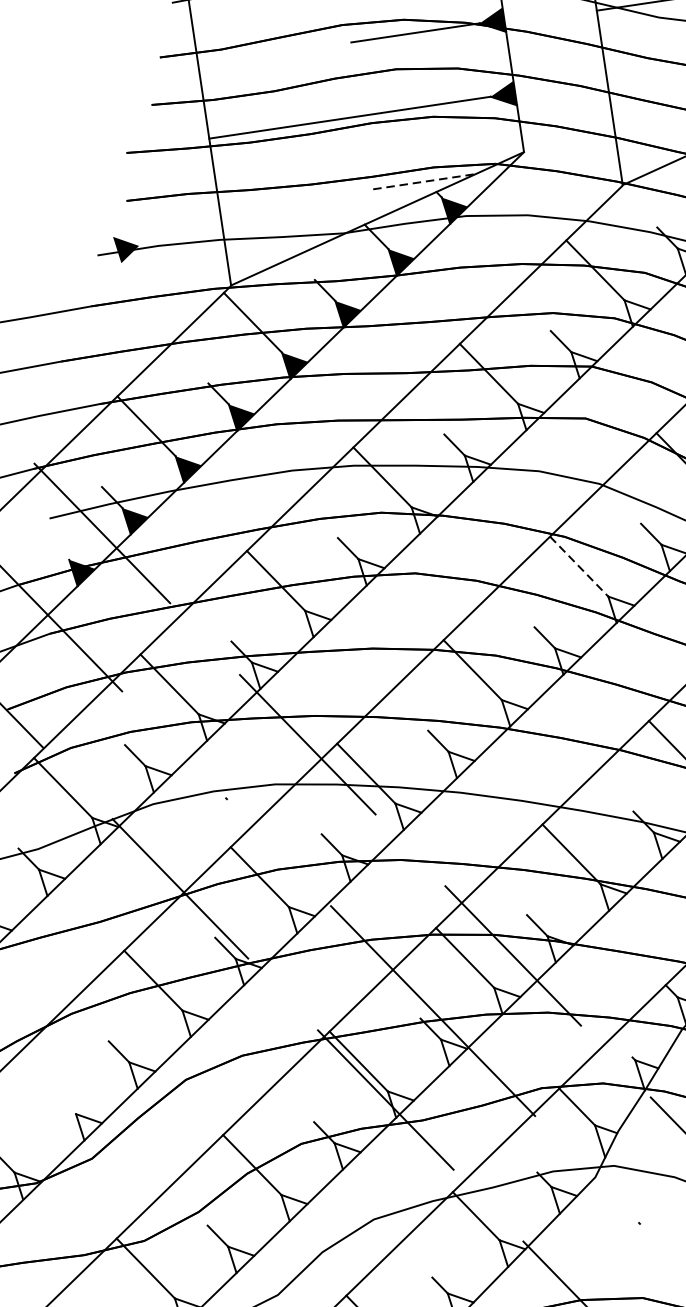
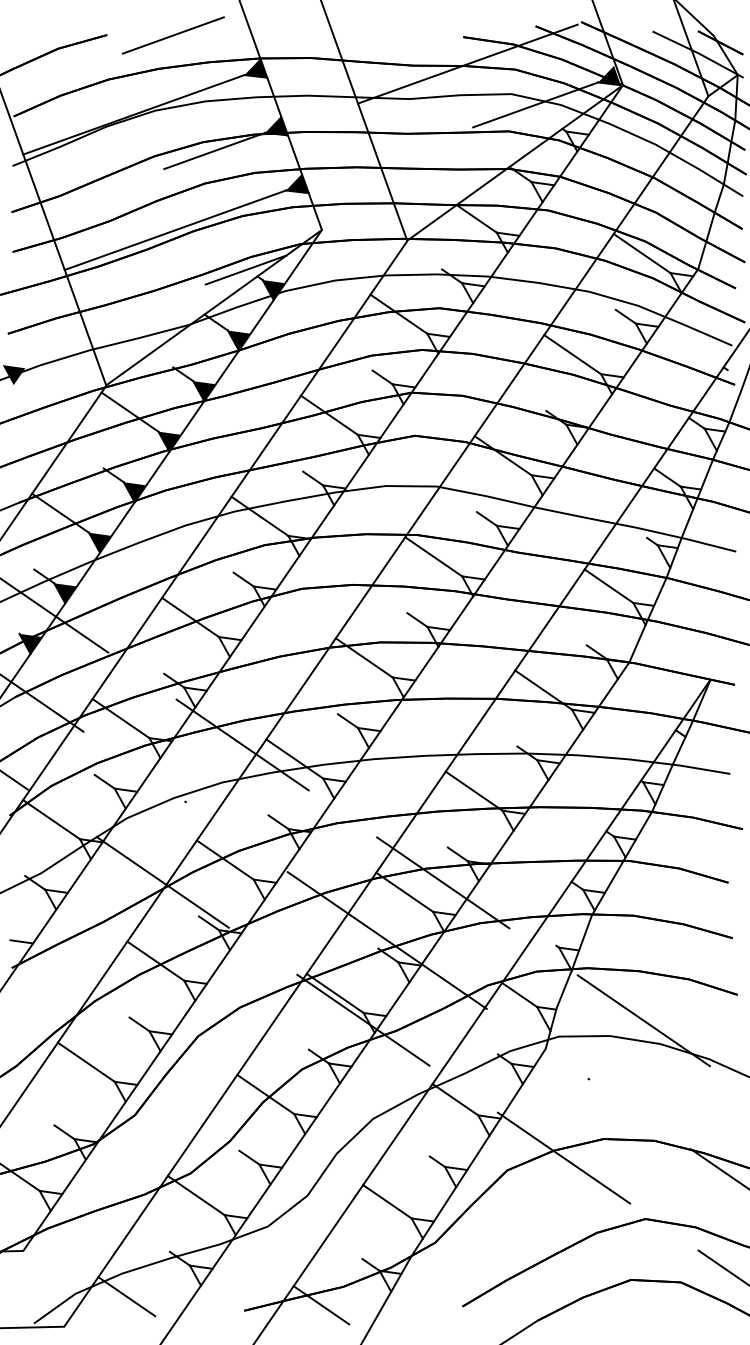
line: (424, 182) -> (246, 270), dashed -> solid
line: (579, 566) -> (433, 556), dashed -> solid
line: (46, 1083) -> (85, 1061), added

